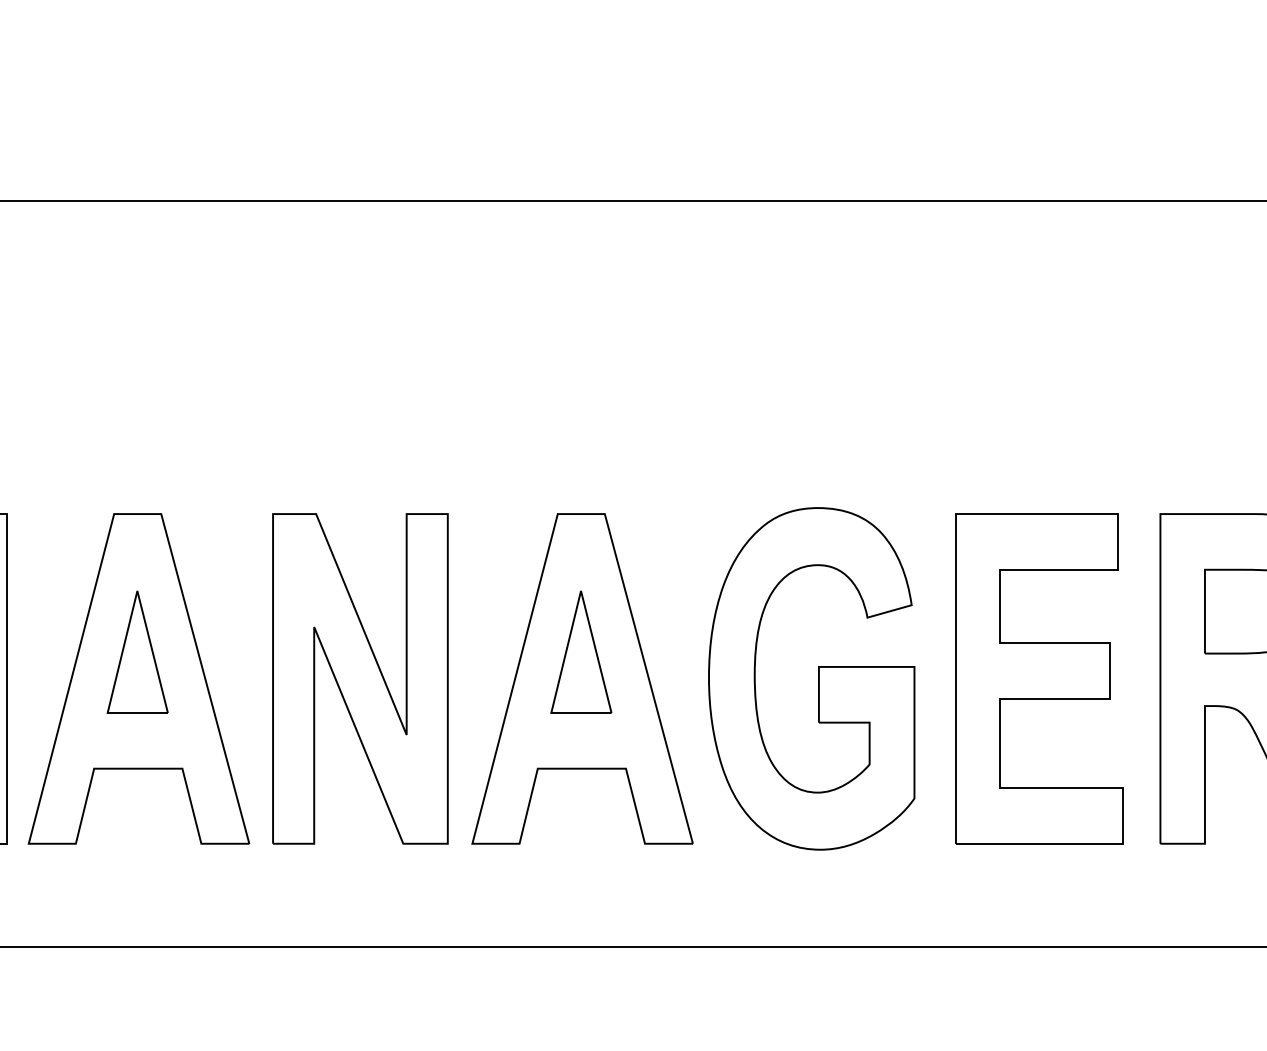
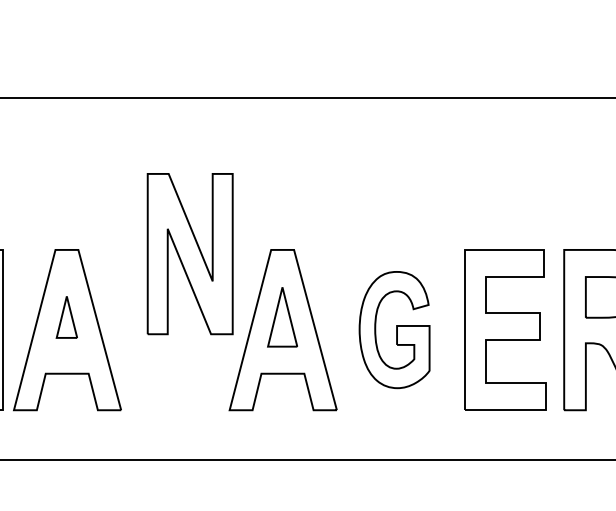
part: (136, 653) -> (66, 317), size x0.7
part: (811, 677) -> (394, 329), size x0.7
part: (358, 679) -> (189, 254), moved

